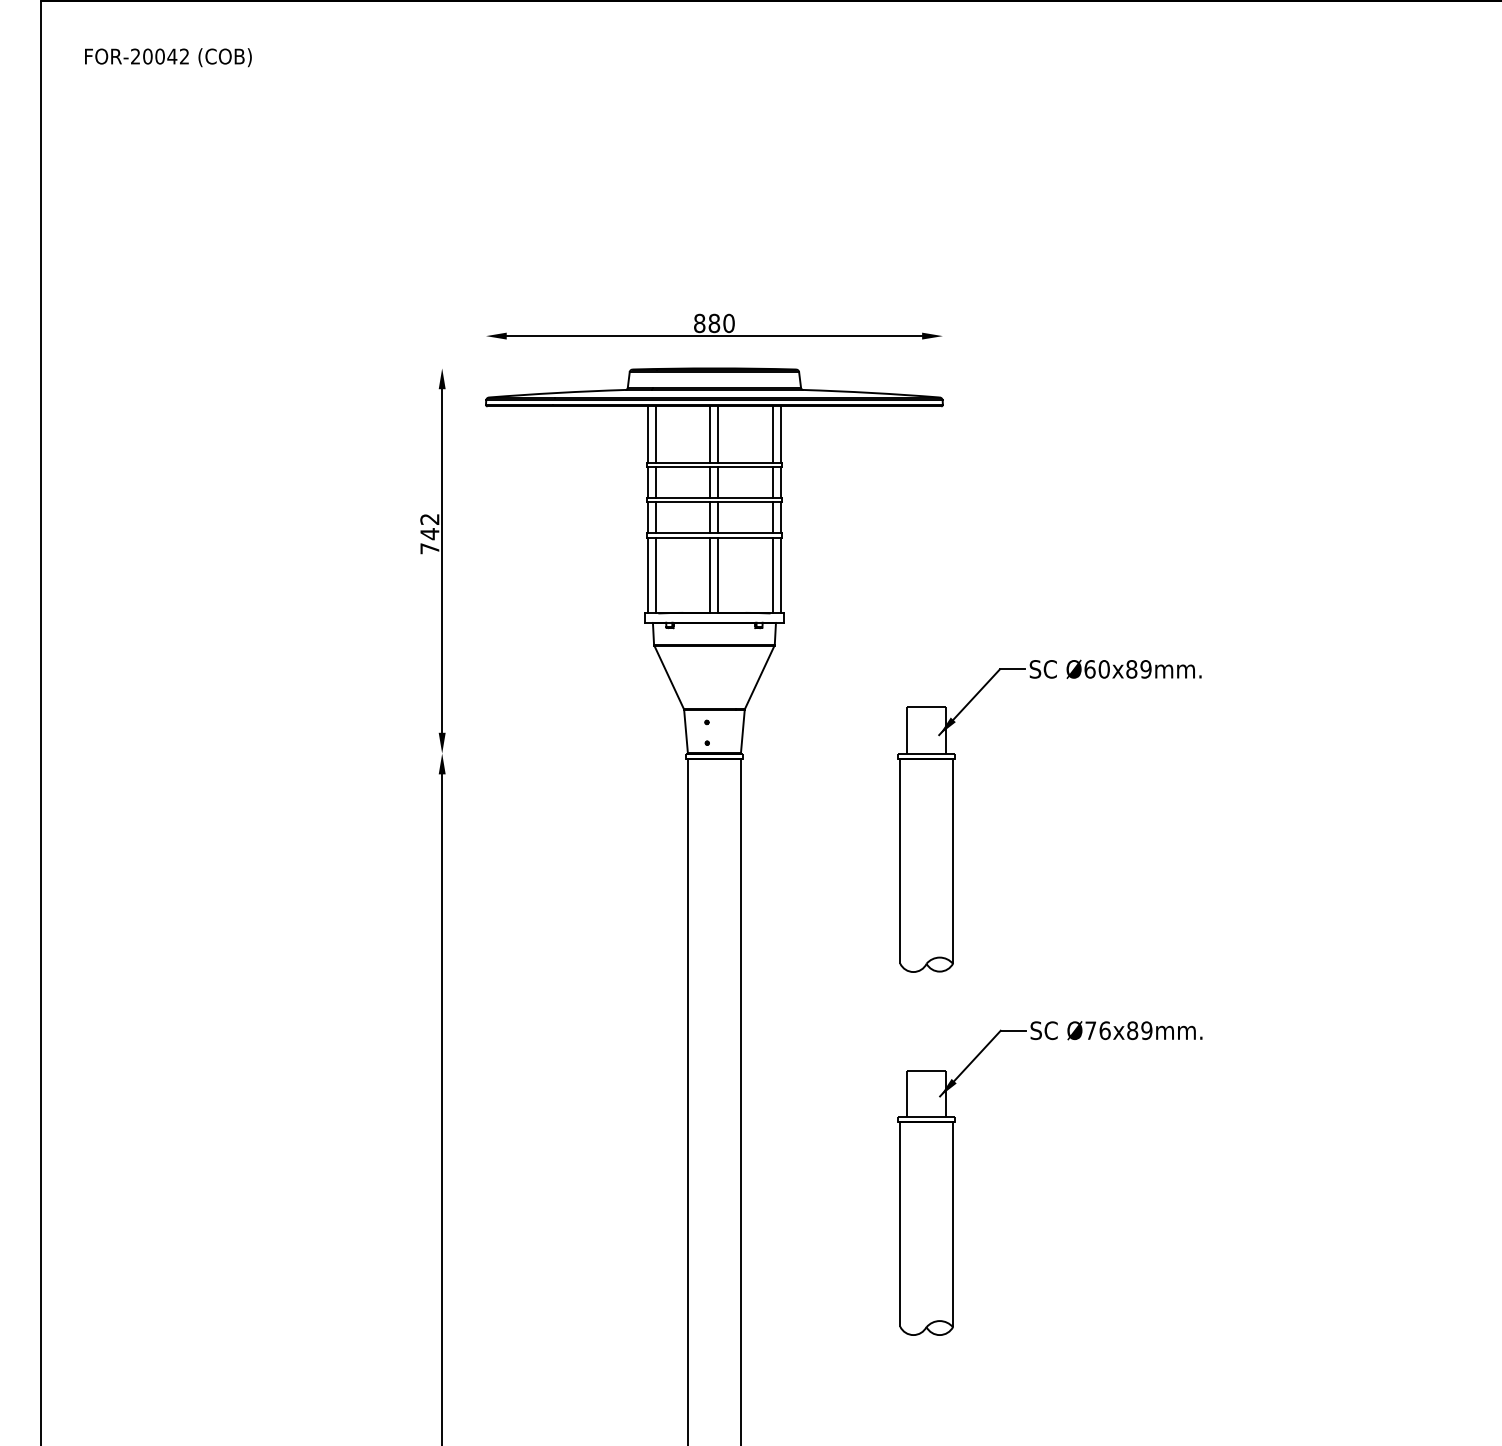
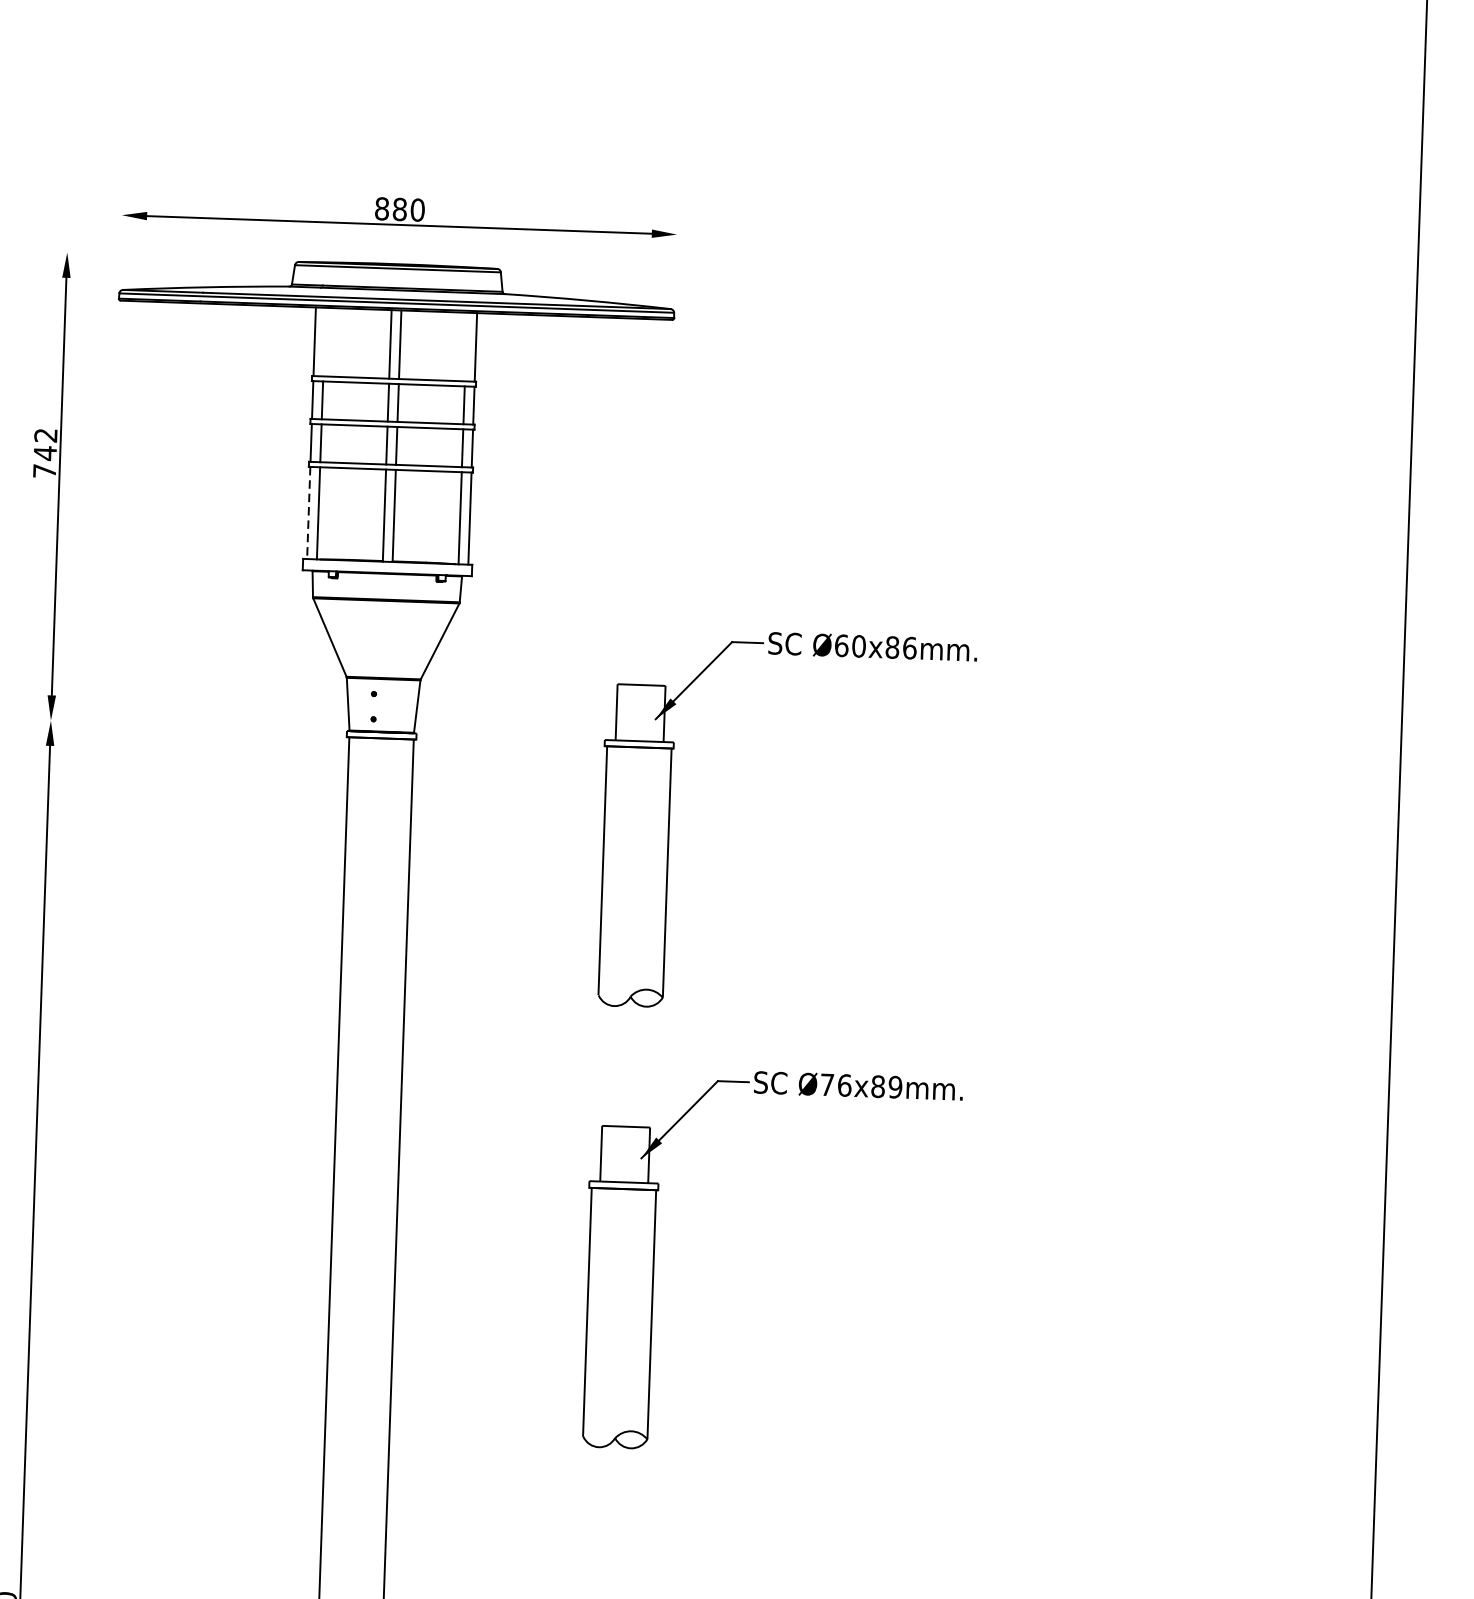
line: (656, 434) -> (324, 341), removed
line: (772, 434) -> (465, 346), removed
line: (648, 575) -> (309, 512), solid -> dashed
text: (1145, 669) -> (909, 648), Ø60x89mm. -> Ø60x86mm.

